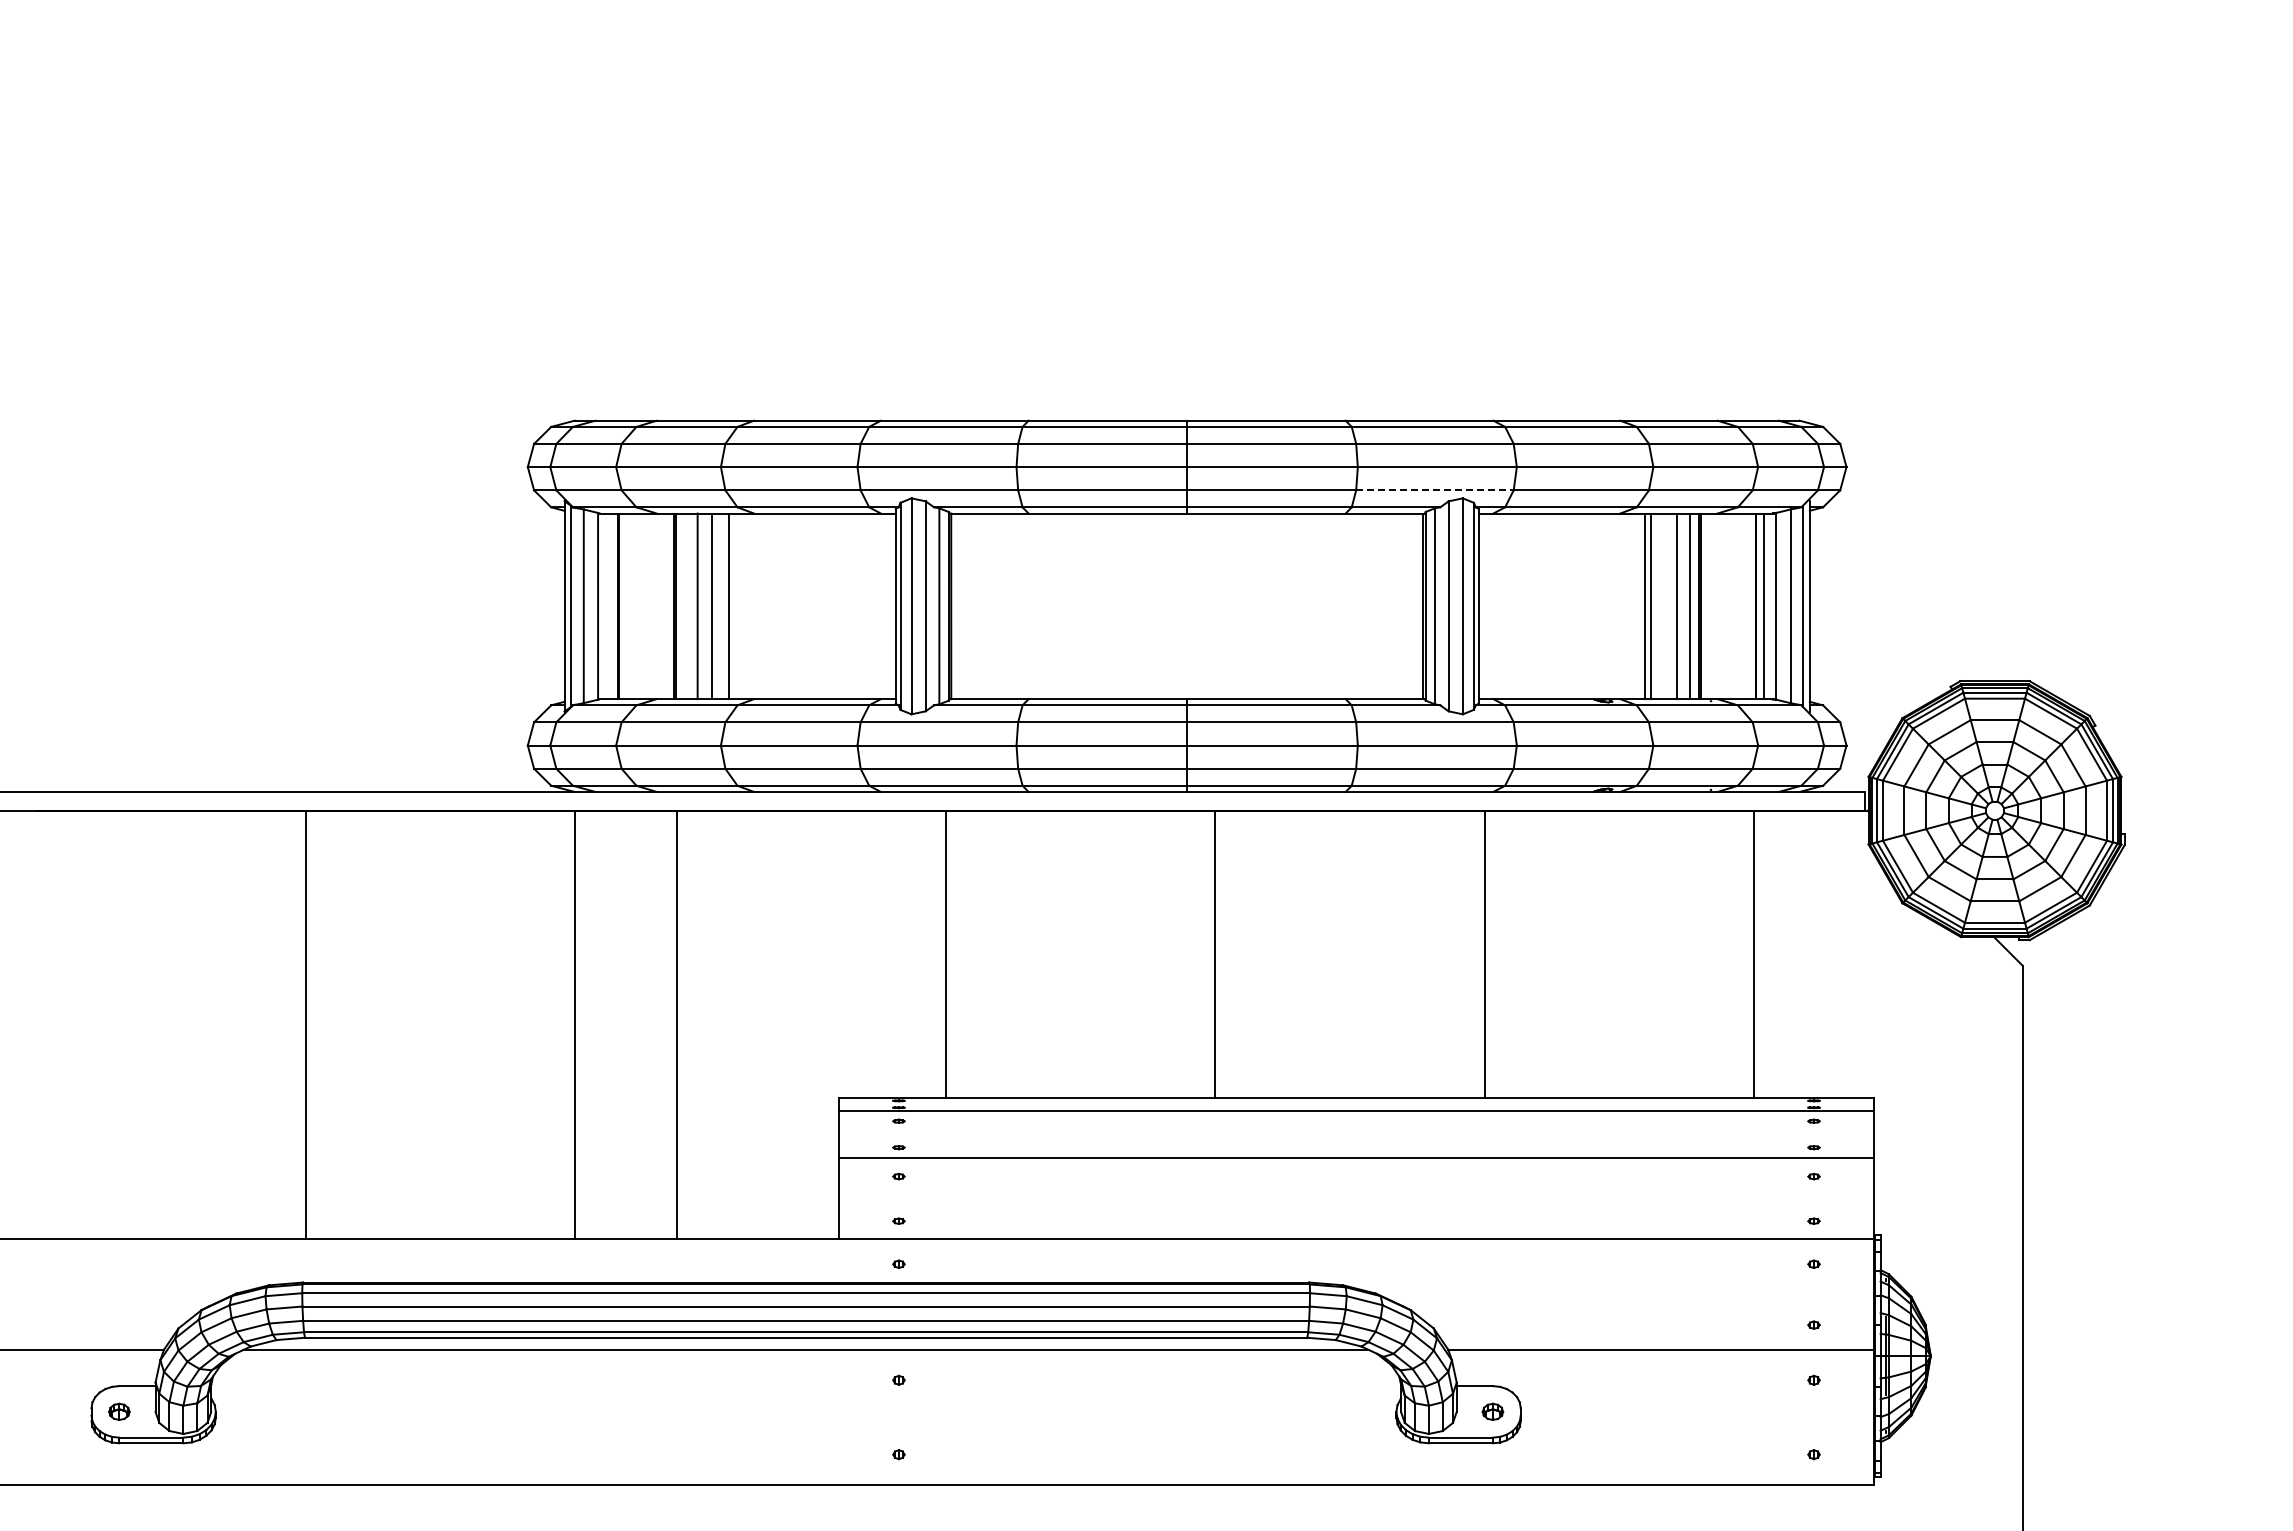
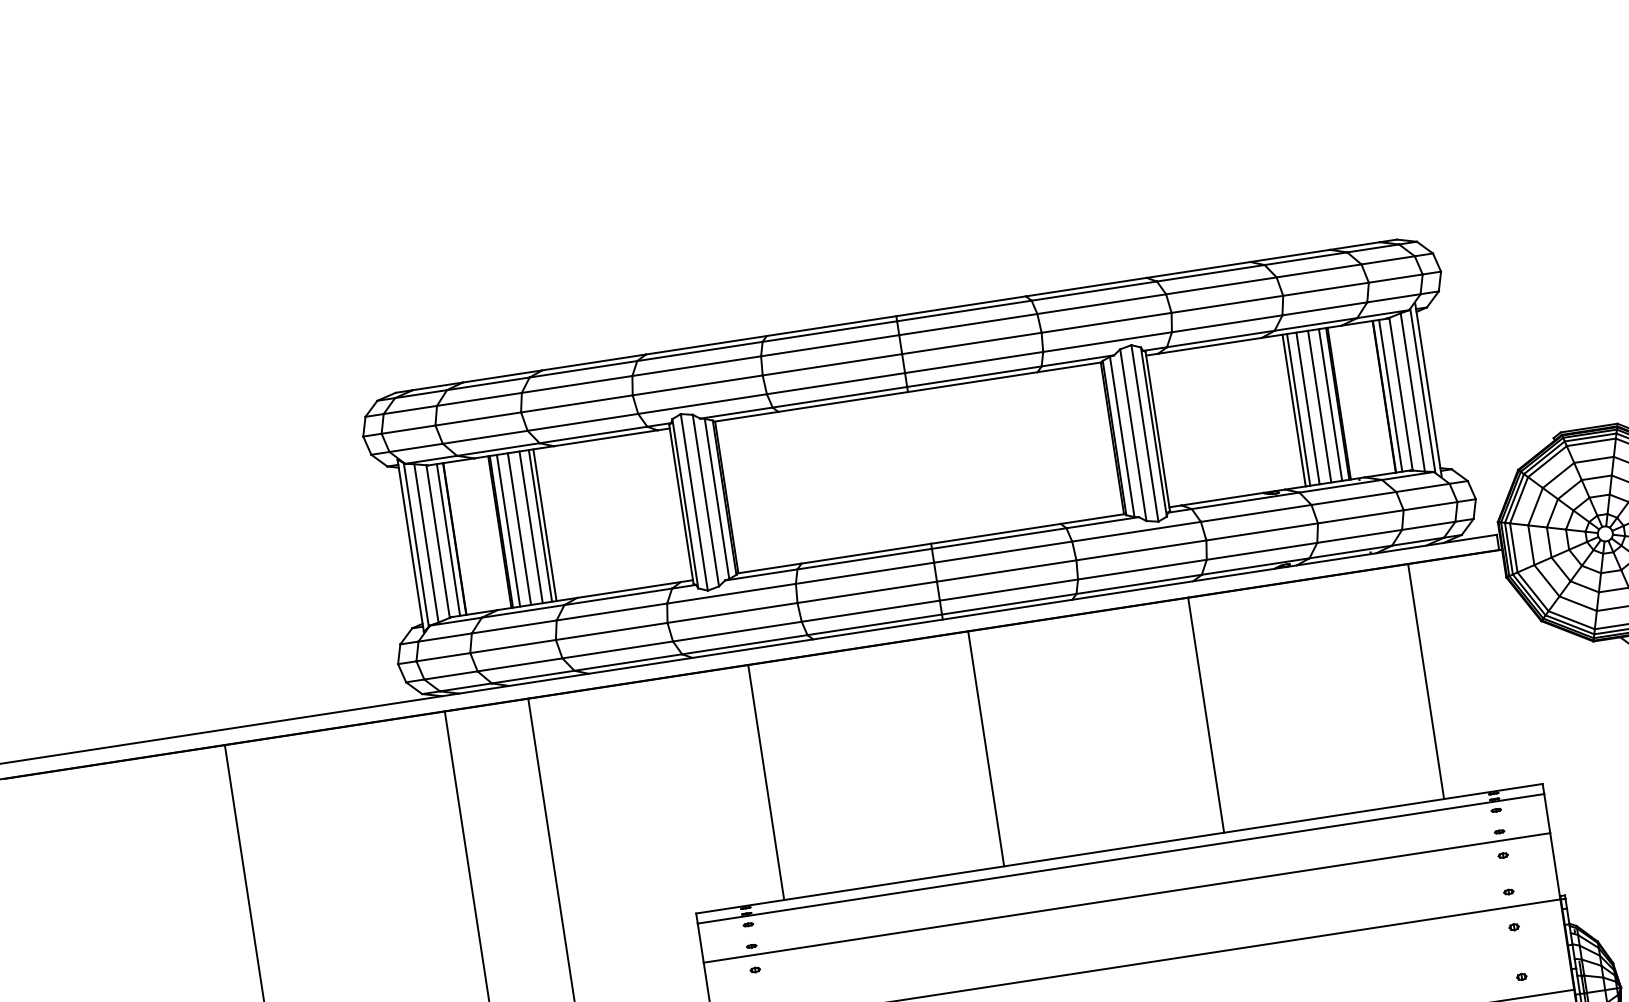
line: (1434, 490) -> (1107, 342), dashed -> solid
line: (610, 606) -> (448, 540), added
line: (684, 606) -> (508, 530), added
line: (723, 606) -> (540, 526), added
line: (1662, 606) -> (1308, 408), added

